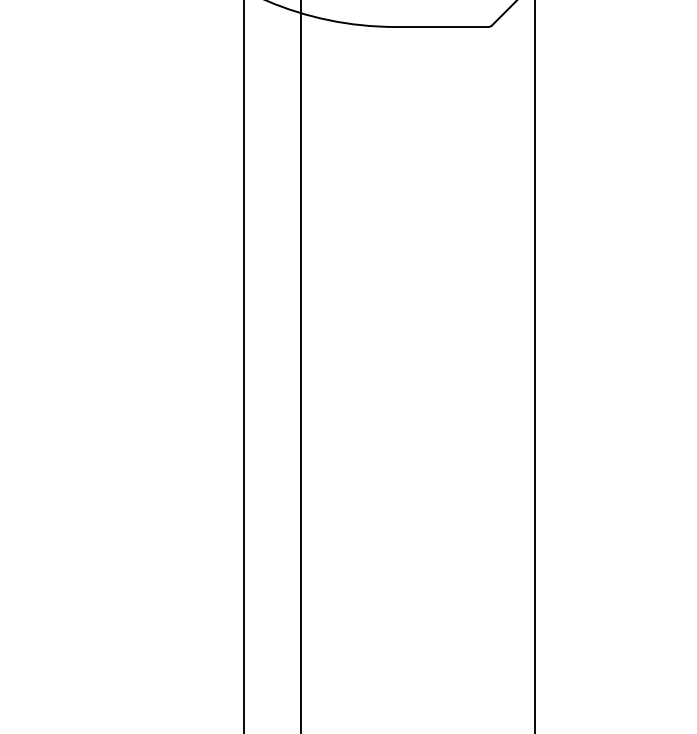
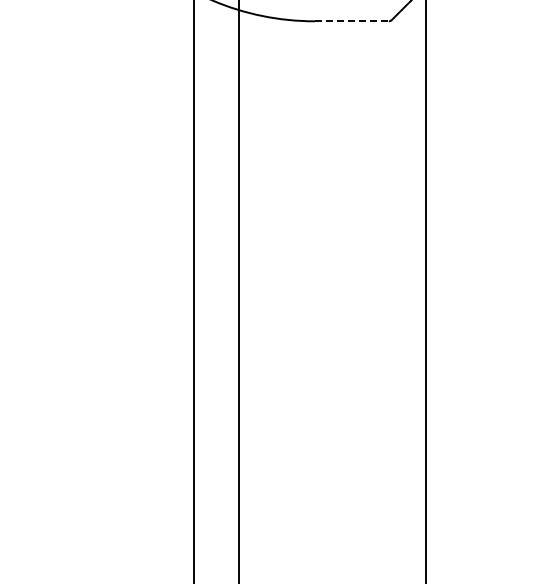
line: (441, 27) -> (351, 21), solid -> dashed

